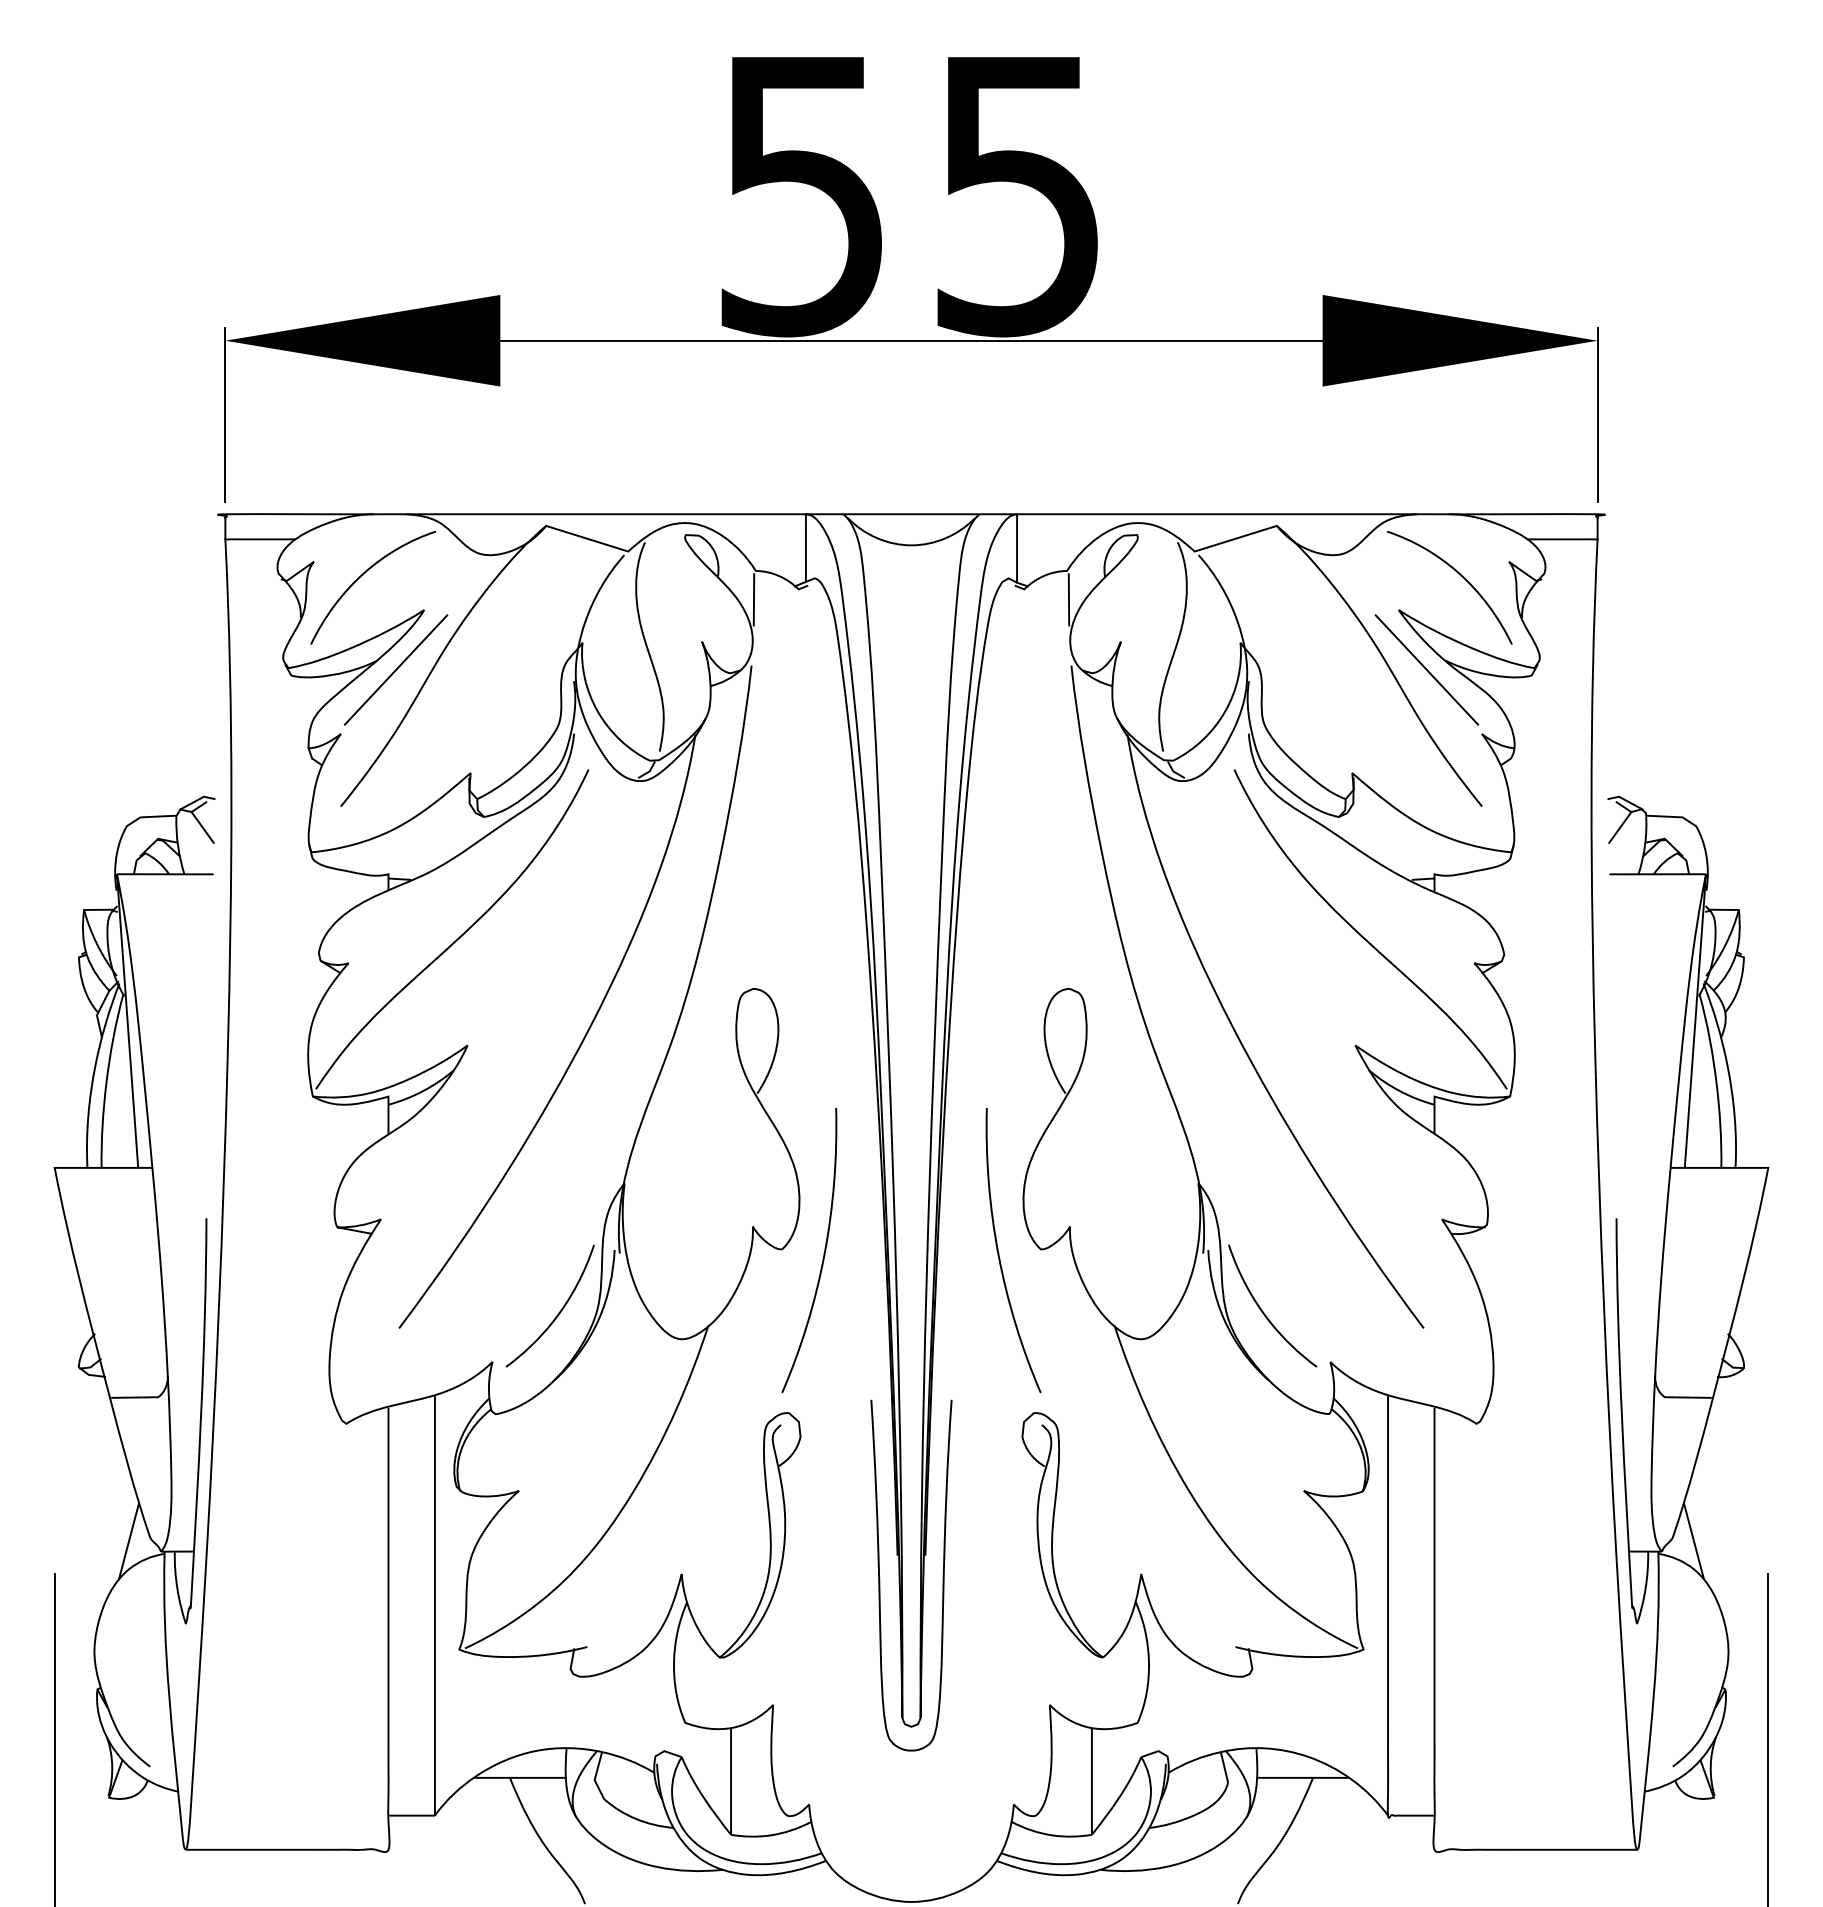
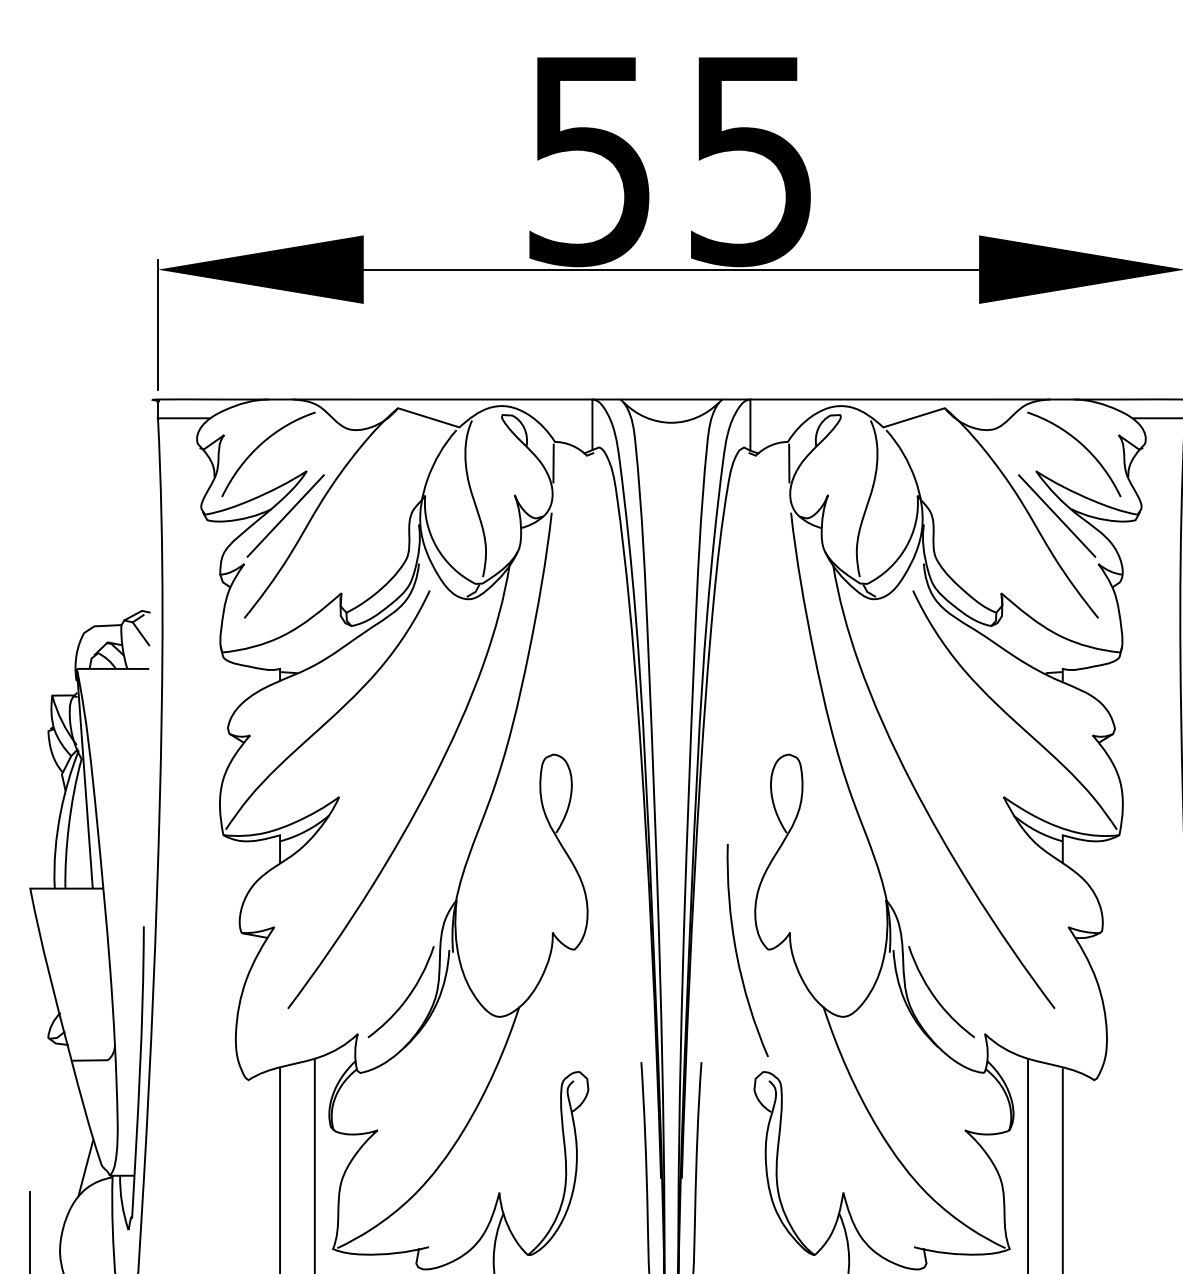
curve: (823, 1253) -> (605, 952), removed

